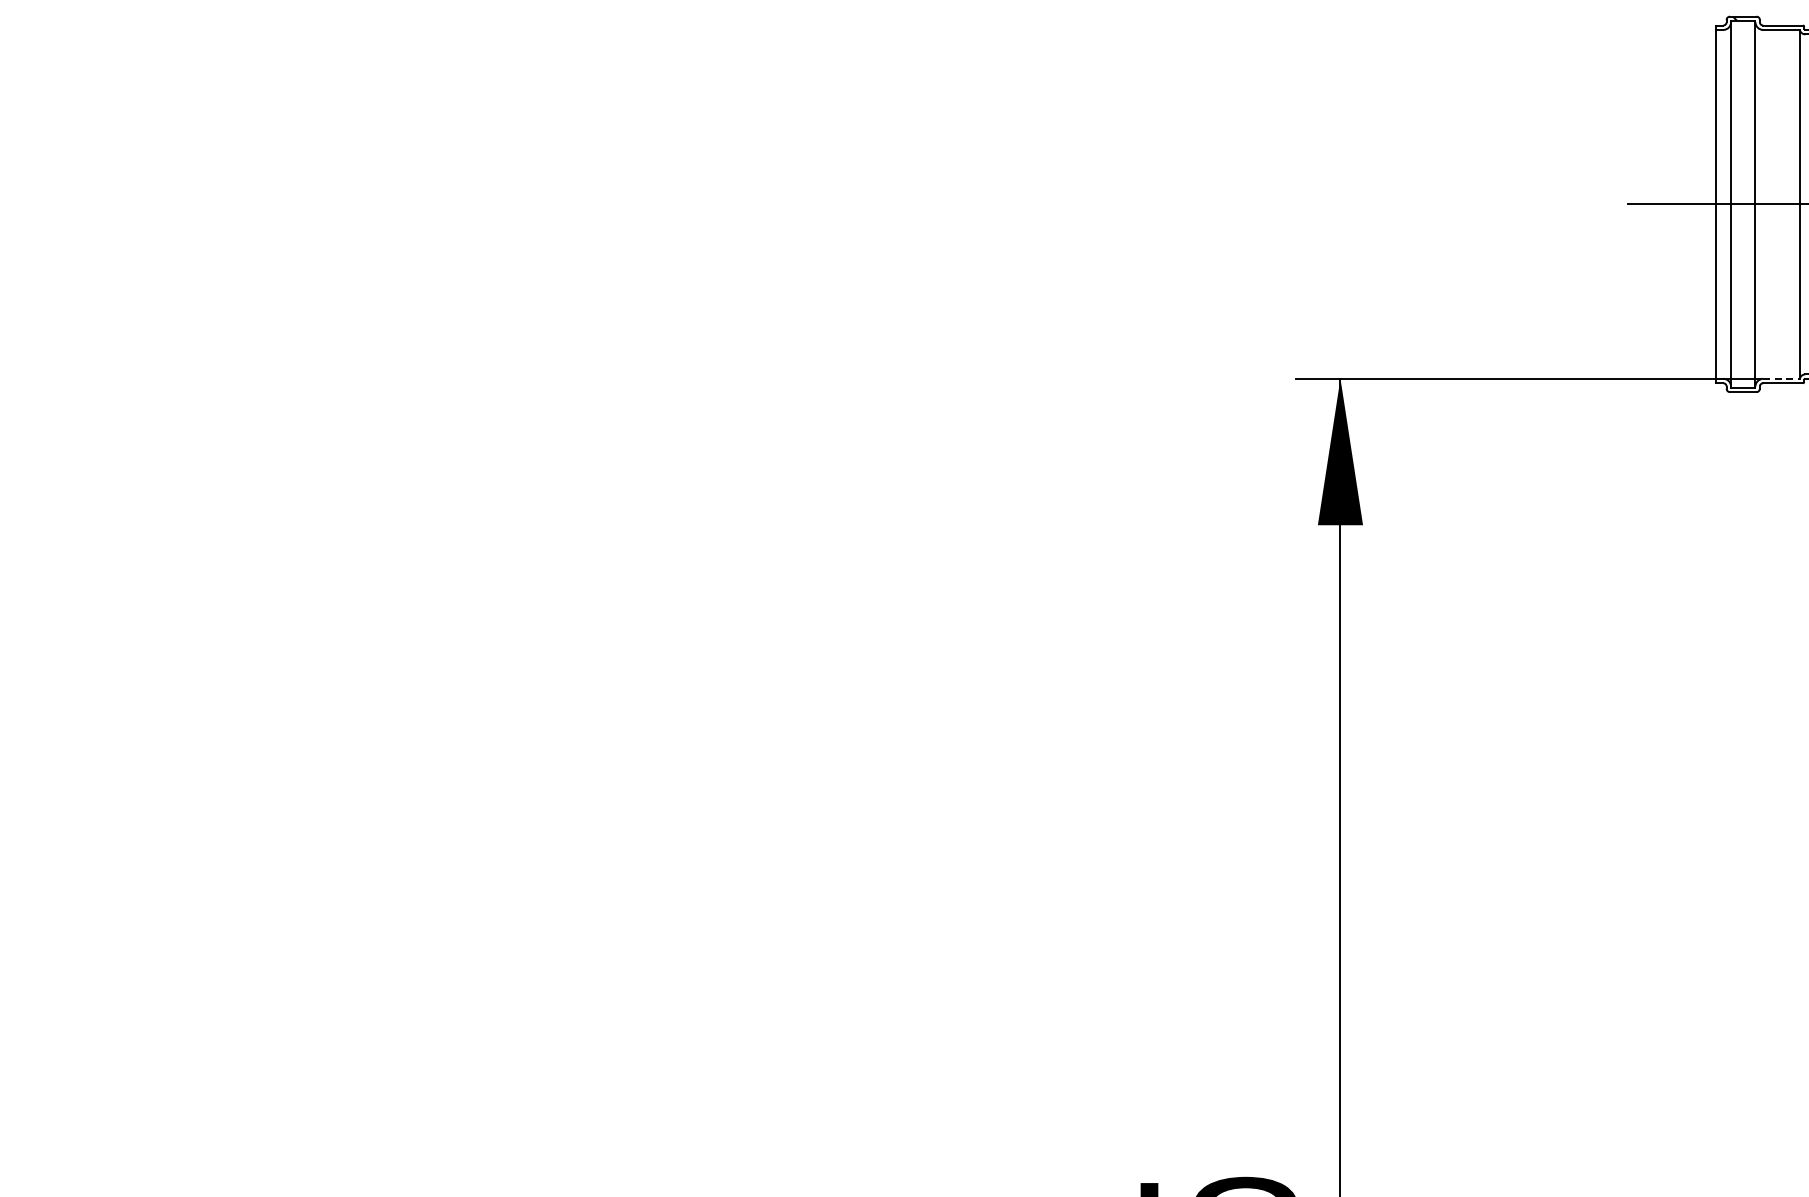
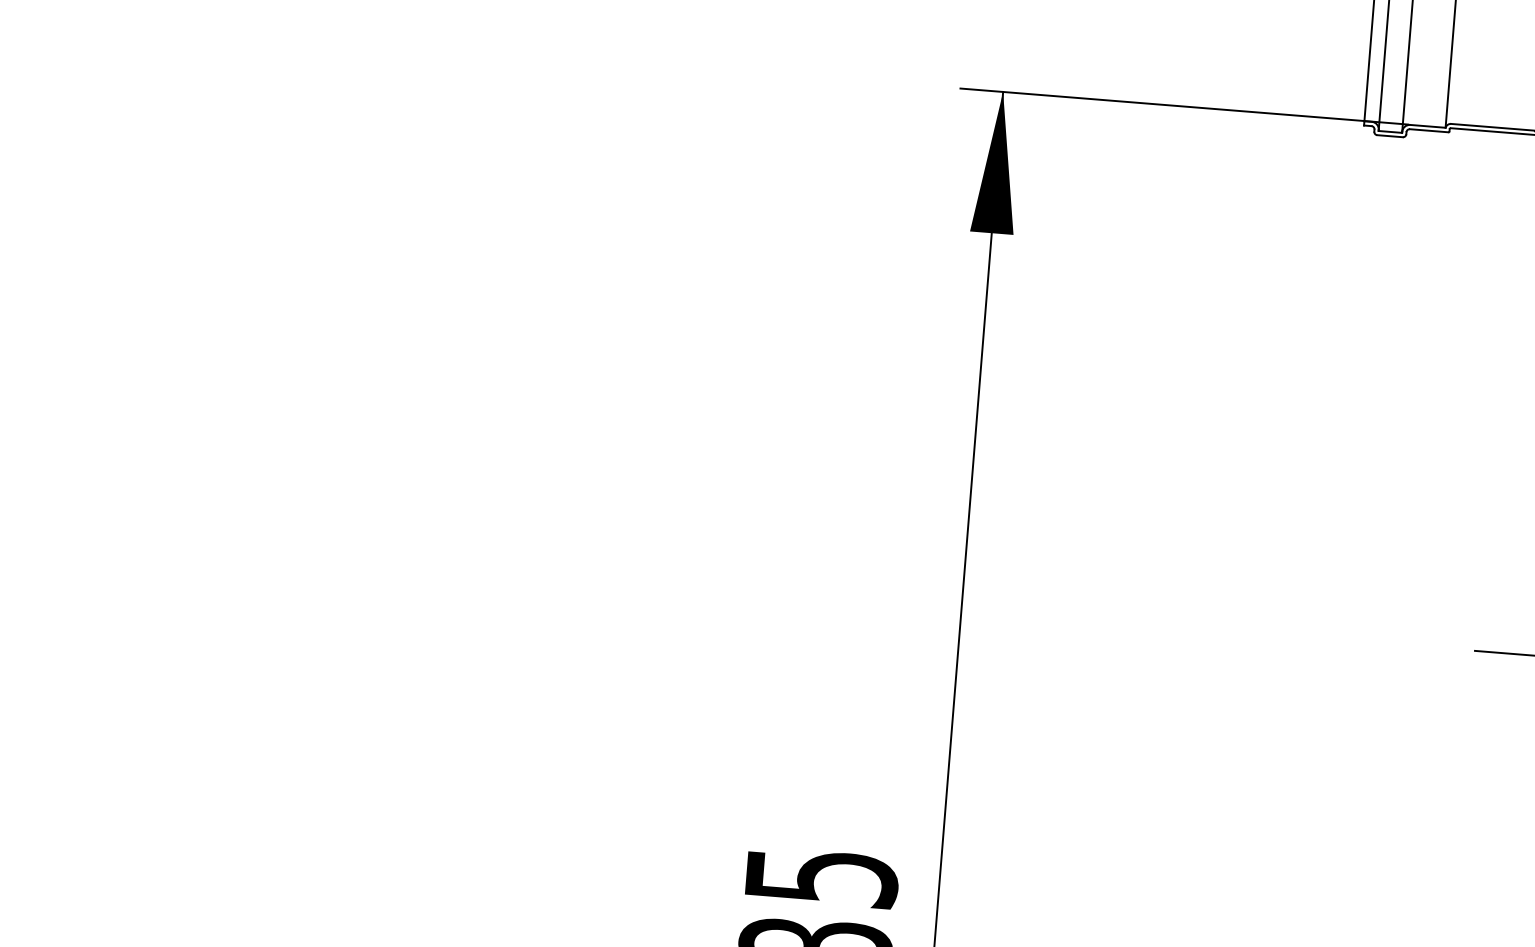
line: (1782, 378) -> (1428, 126), dashed -> solid

